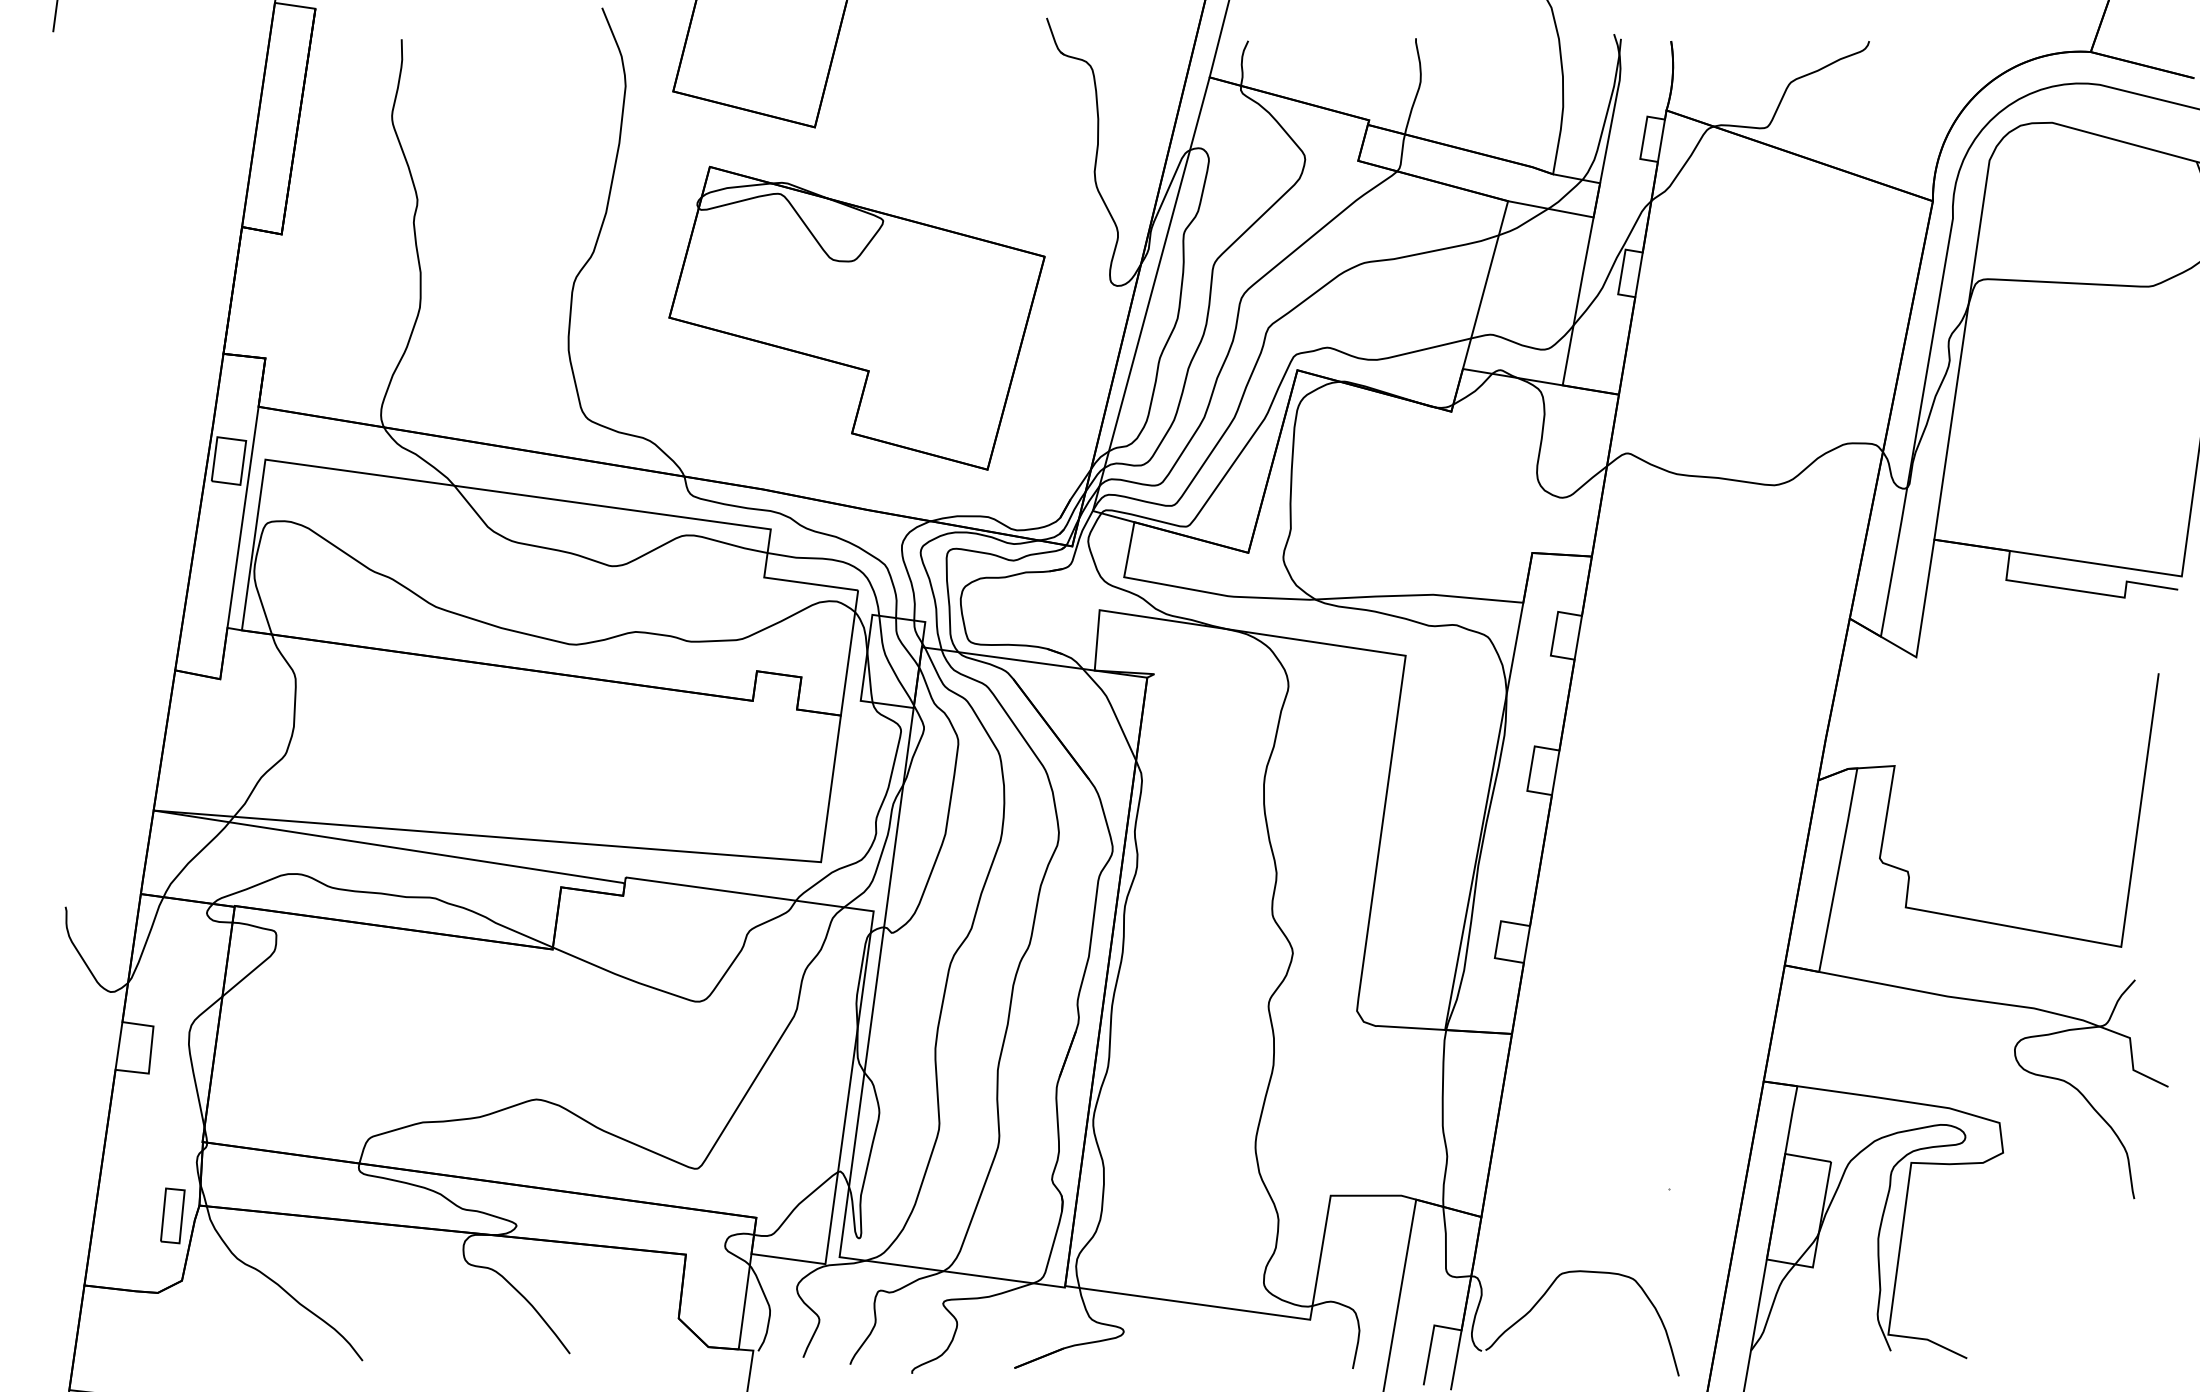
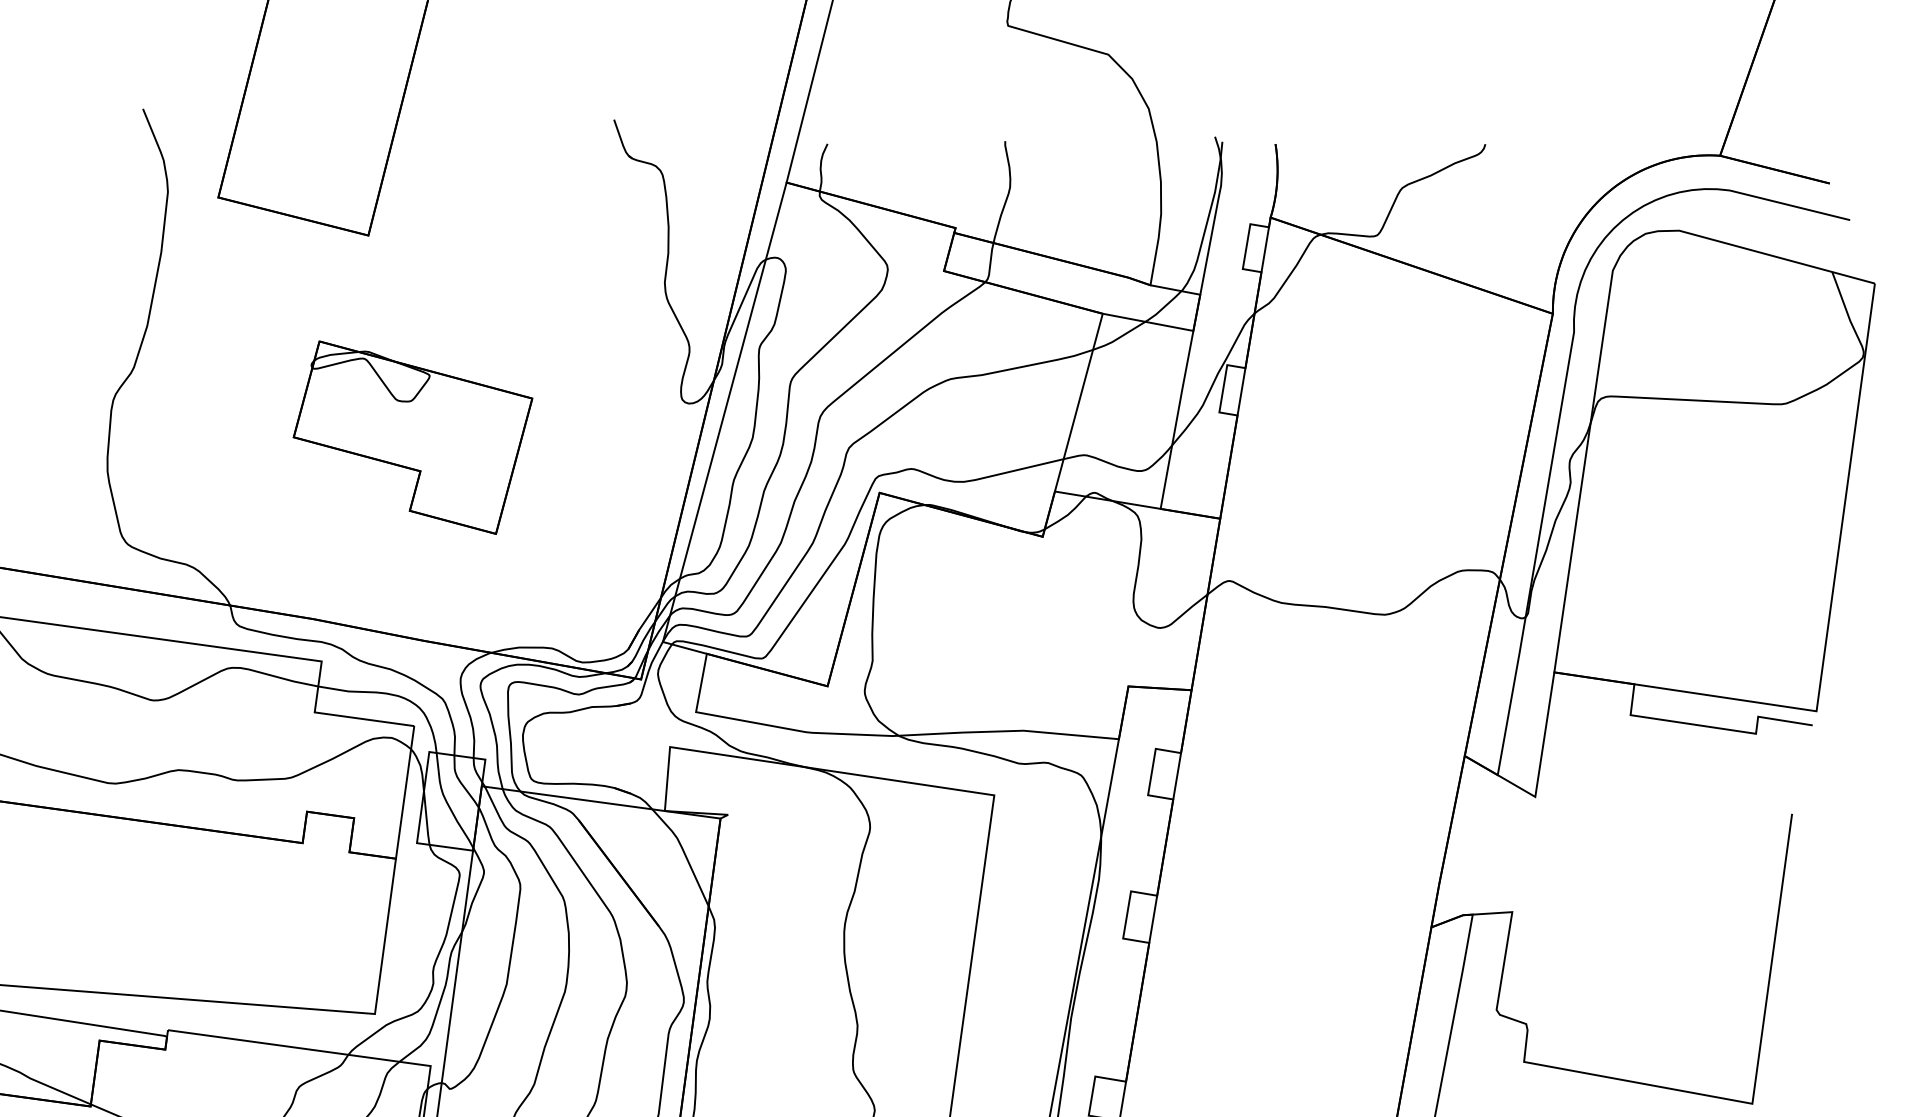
part: (856, 317) -> (412, 436), size x0.6

